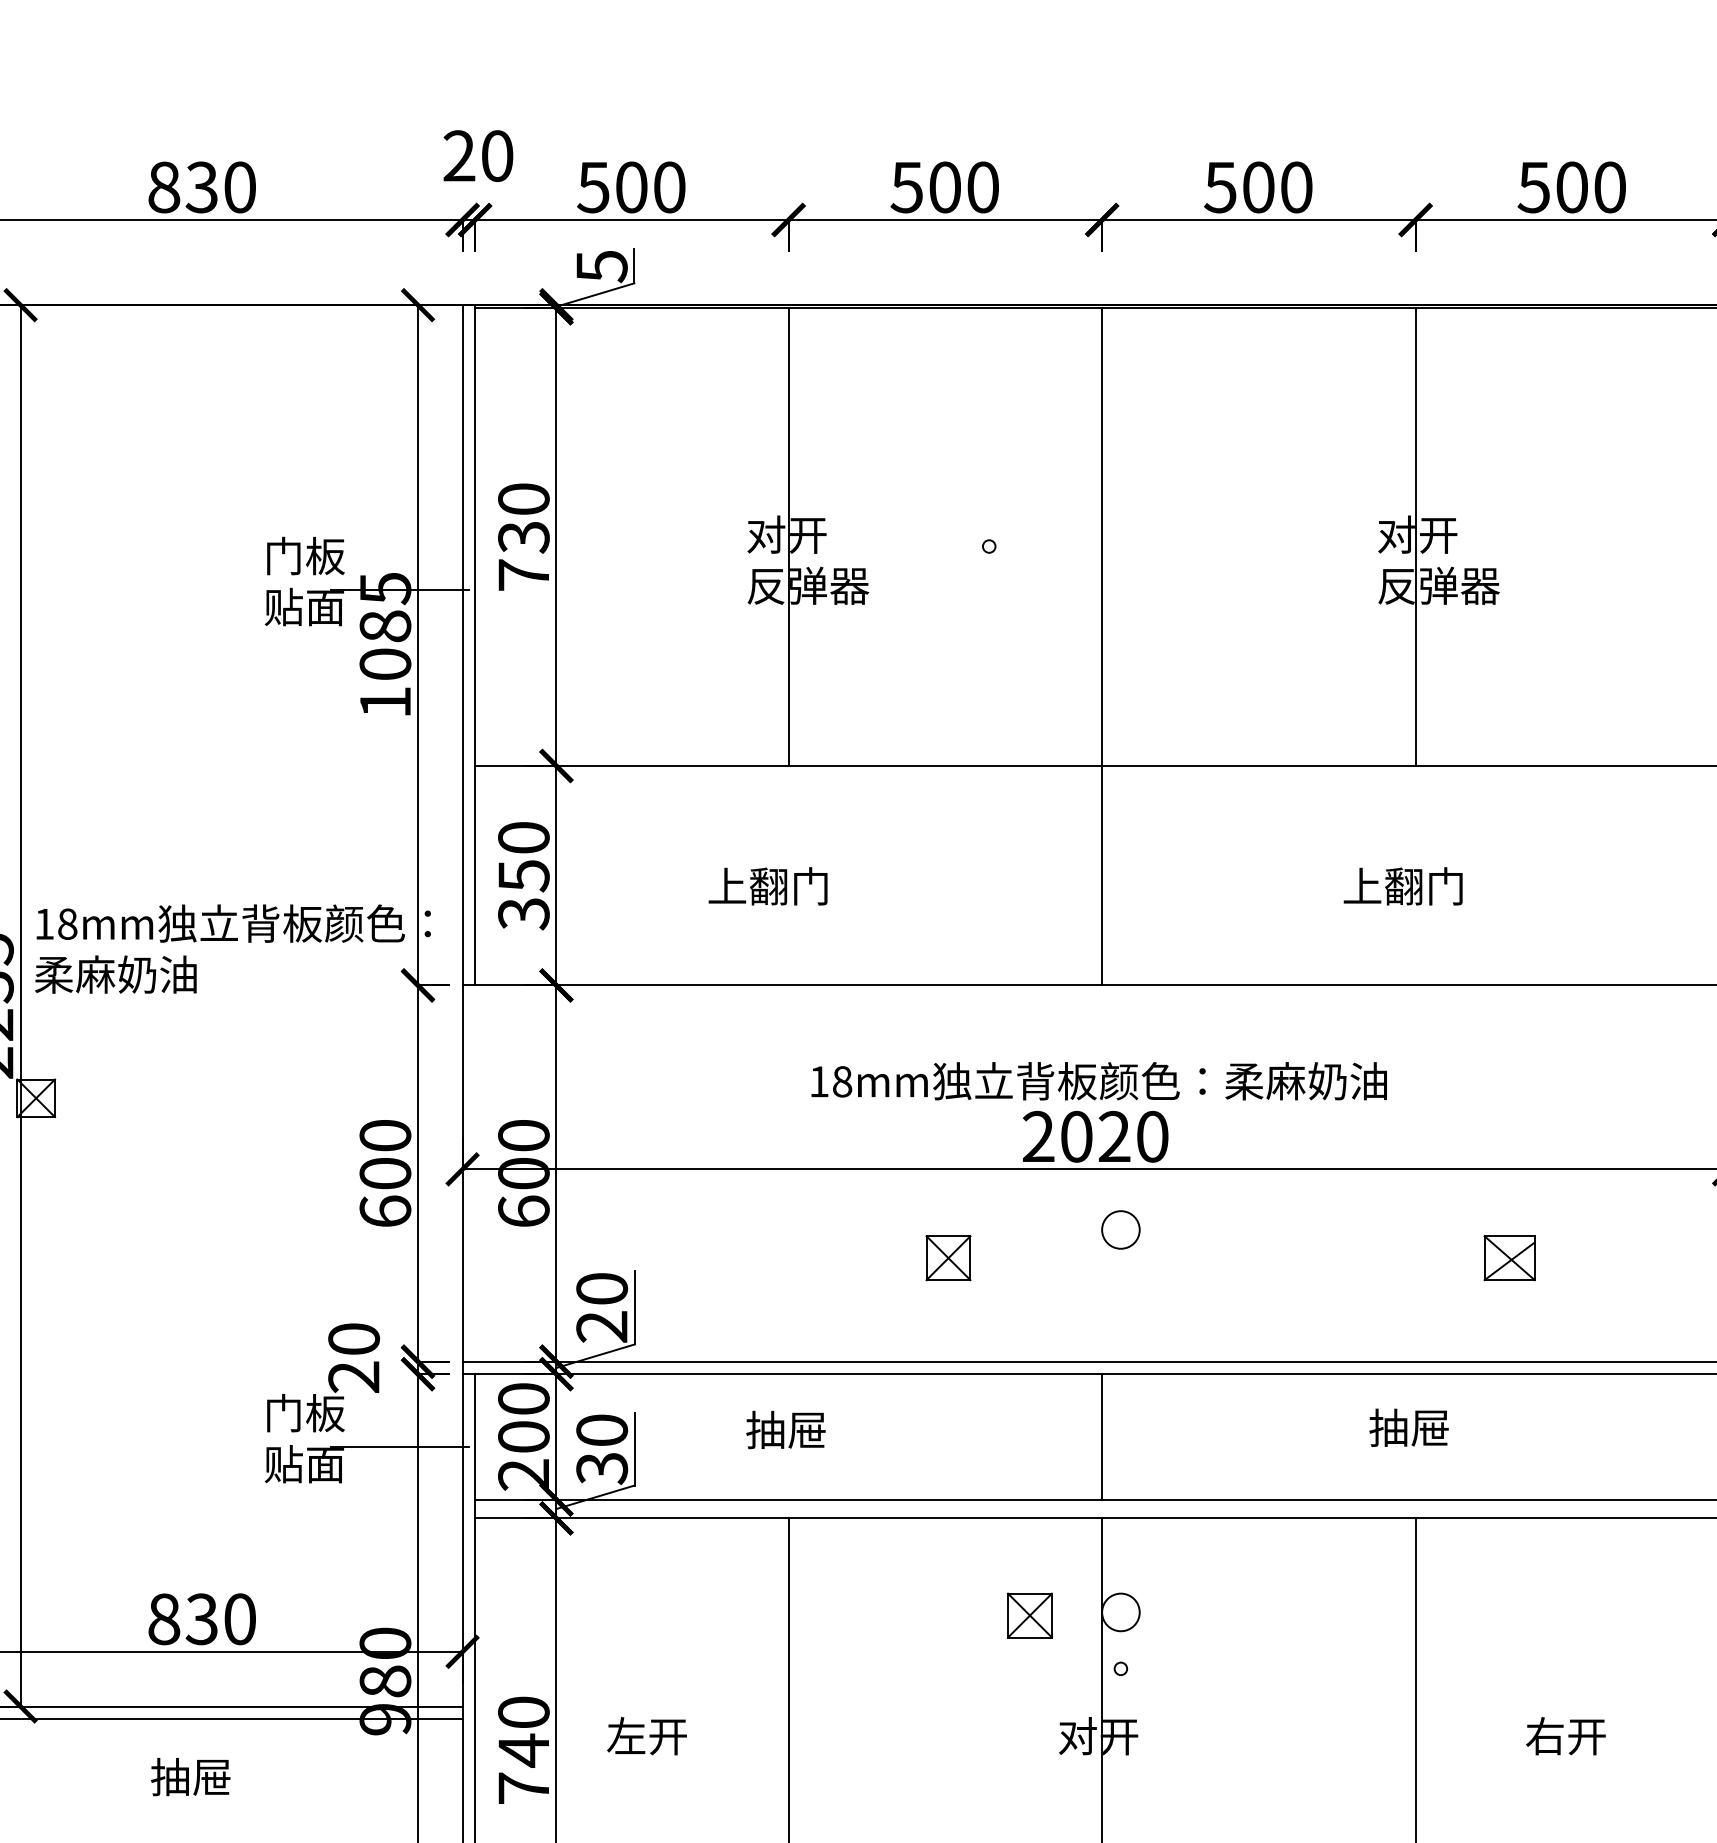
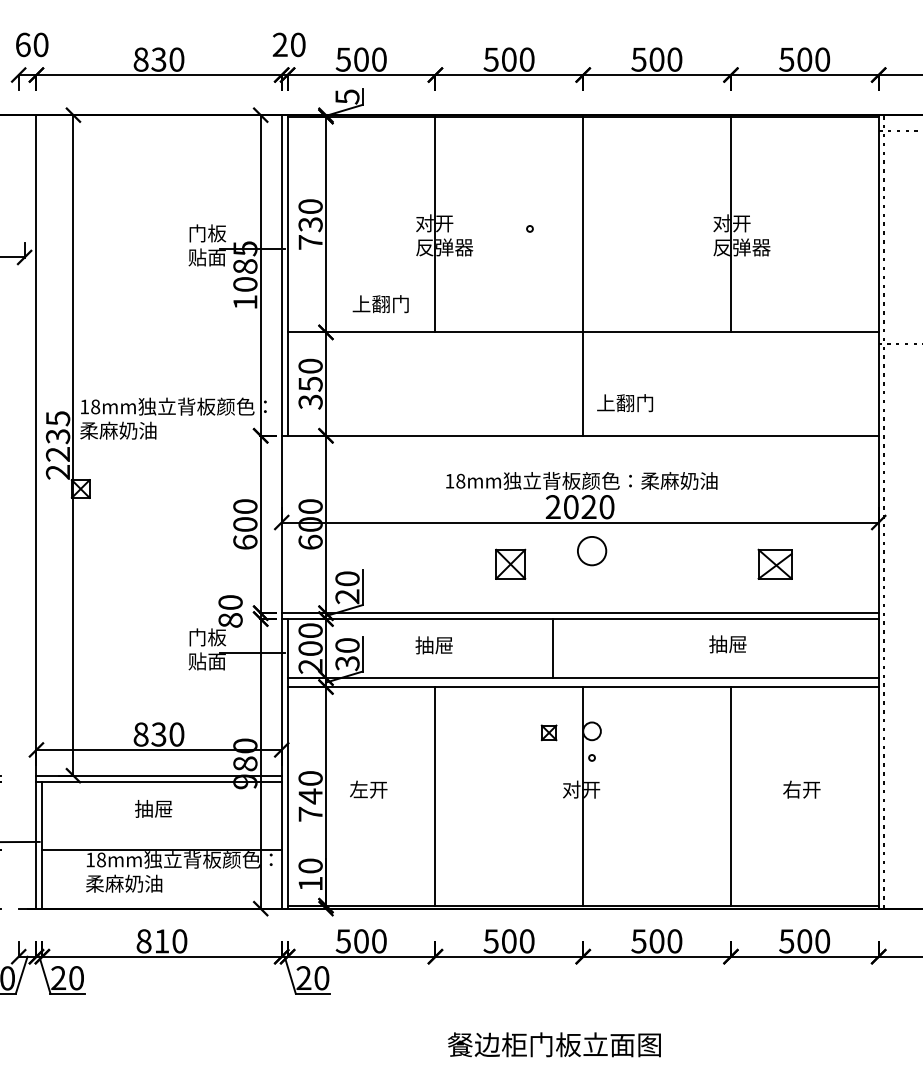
text: (767, 887) -> (380, 304), moved
text: (1404, 887) -> (625, 403), moved
circle: (1119, 1228) -> (591, 550), size x1.6
part: (947, 1258) -> (510, 564), size x1.4
part: (1510, 1258) -> (775, 564), size x1.4
text: (353, 1377) -> (230, 620), 20 -> 80
line: (1102, 1436) -> (553, 648), moved
part: (1028, 1614) -> (548, 732), size x0.7

